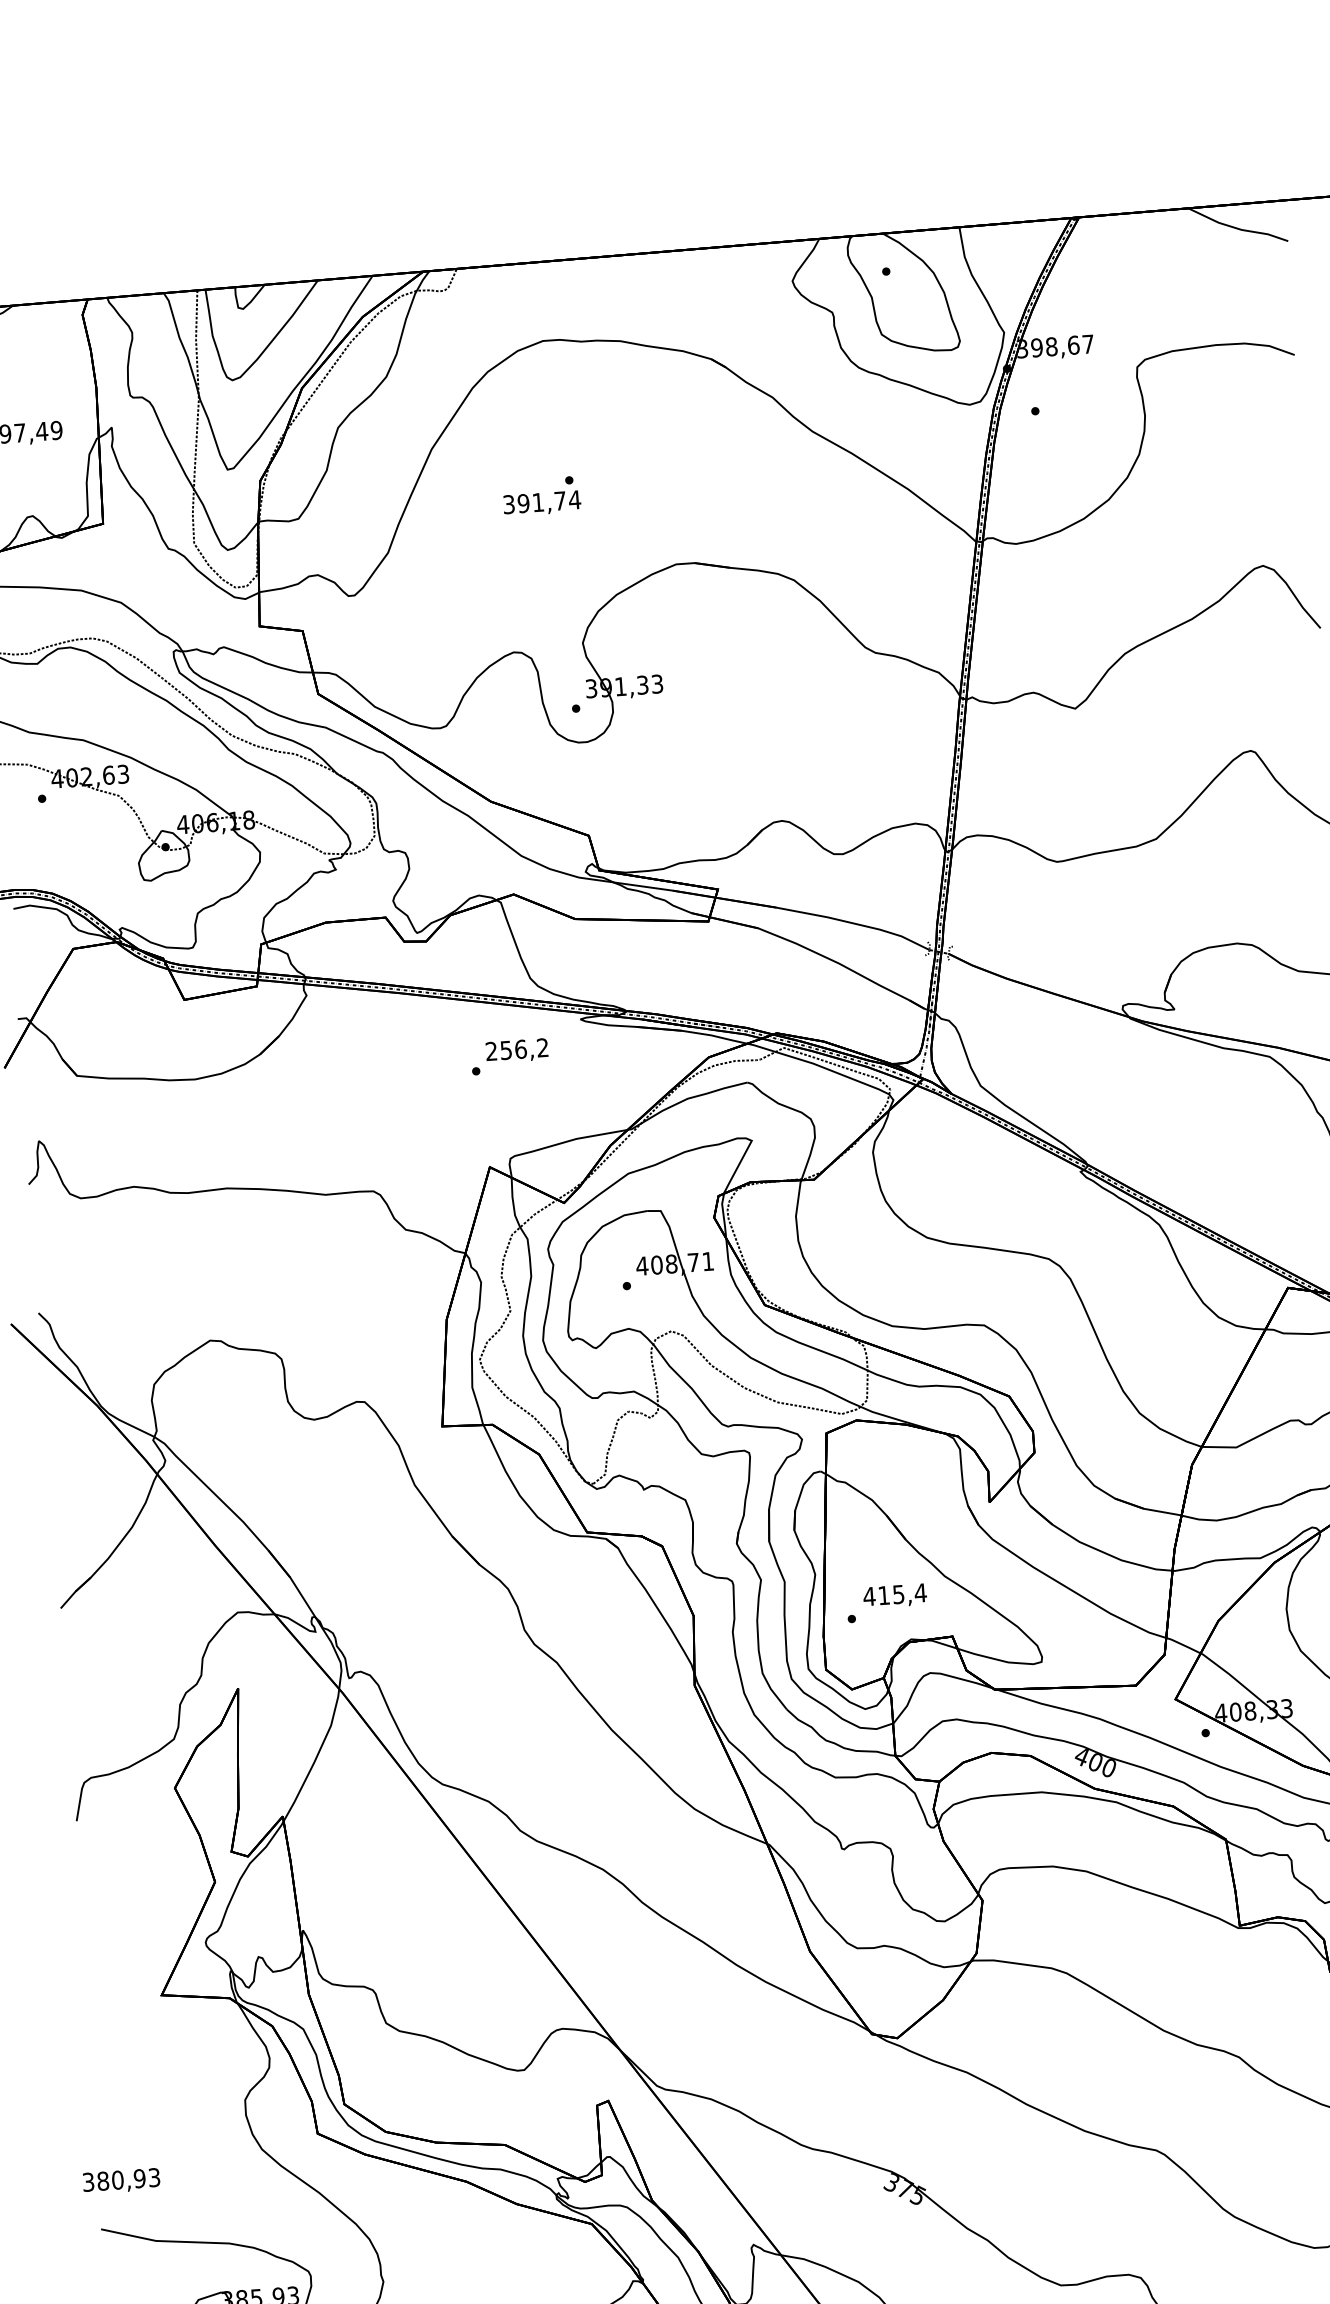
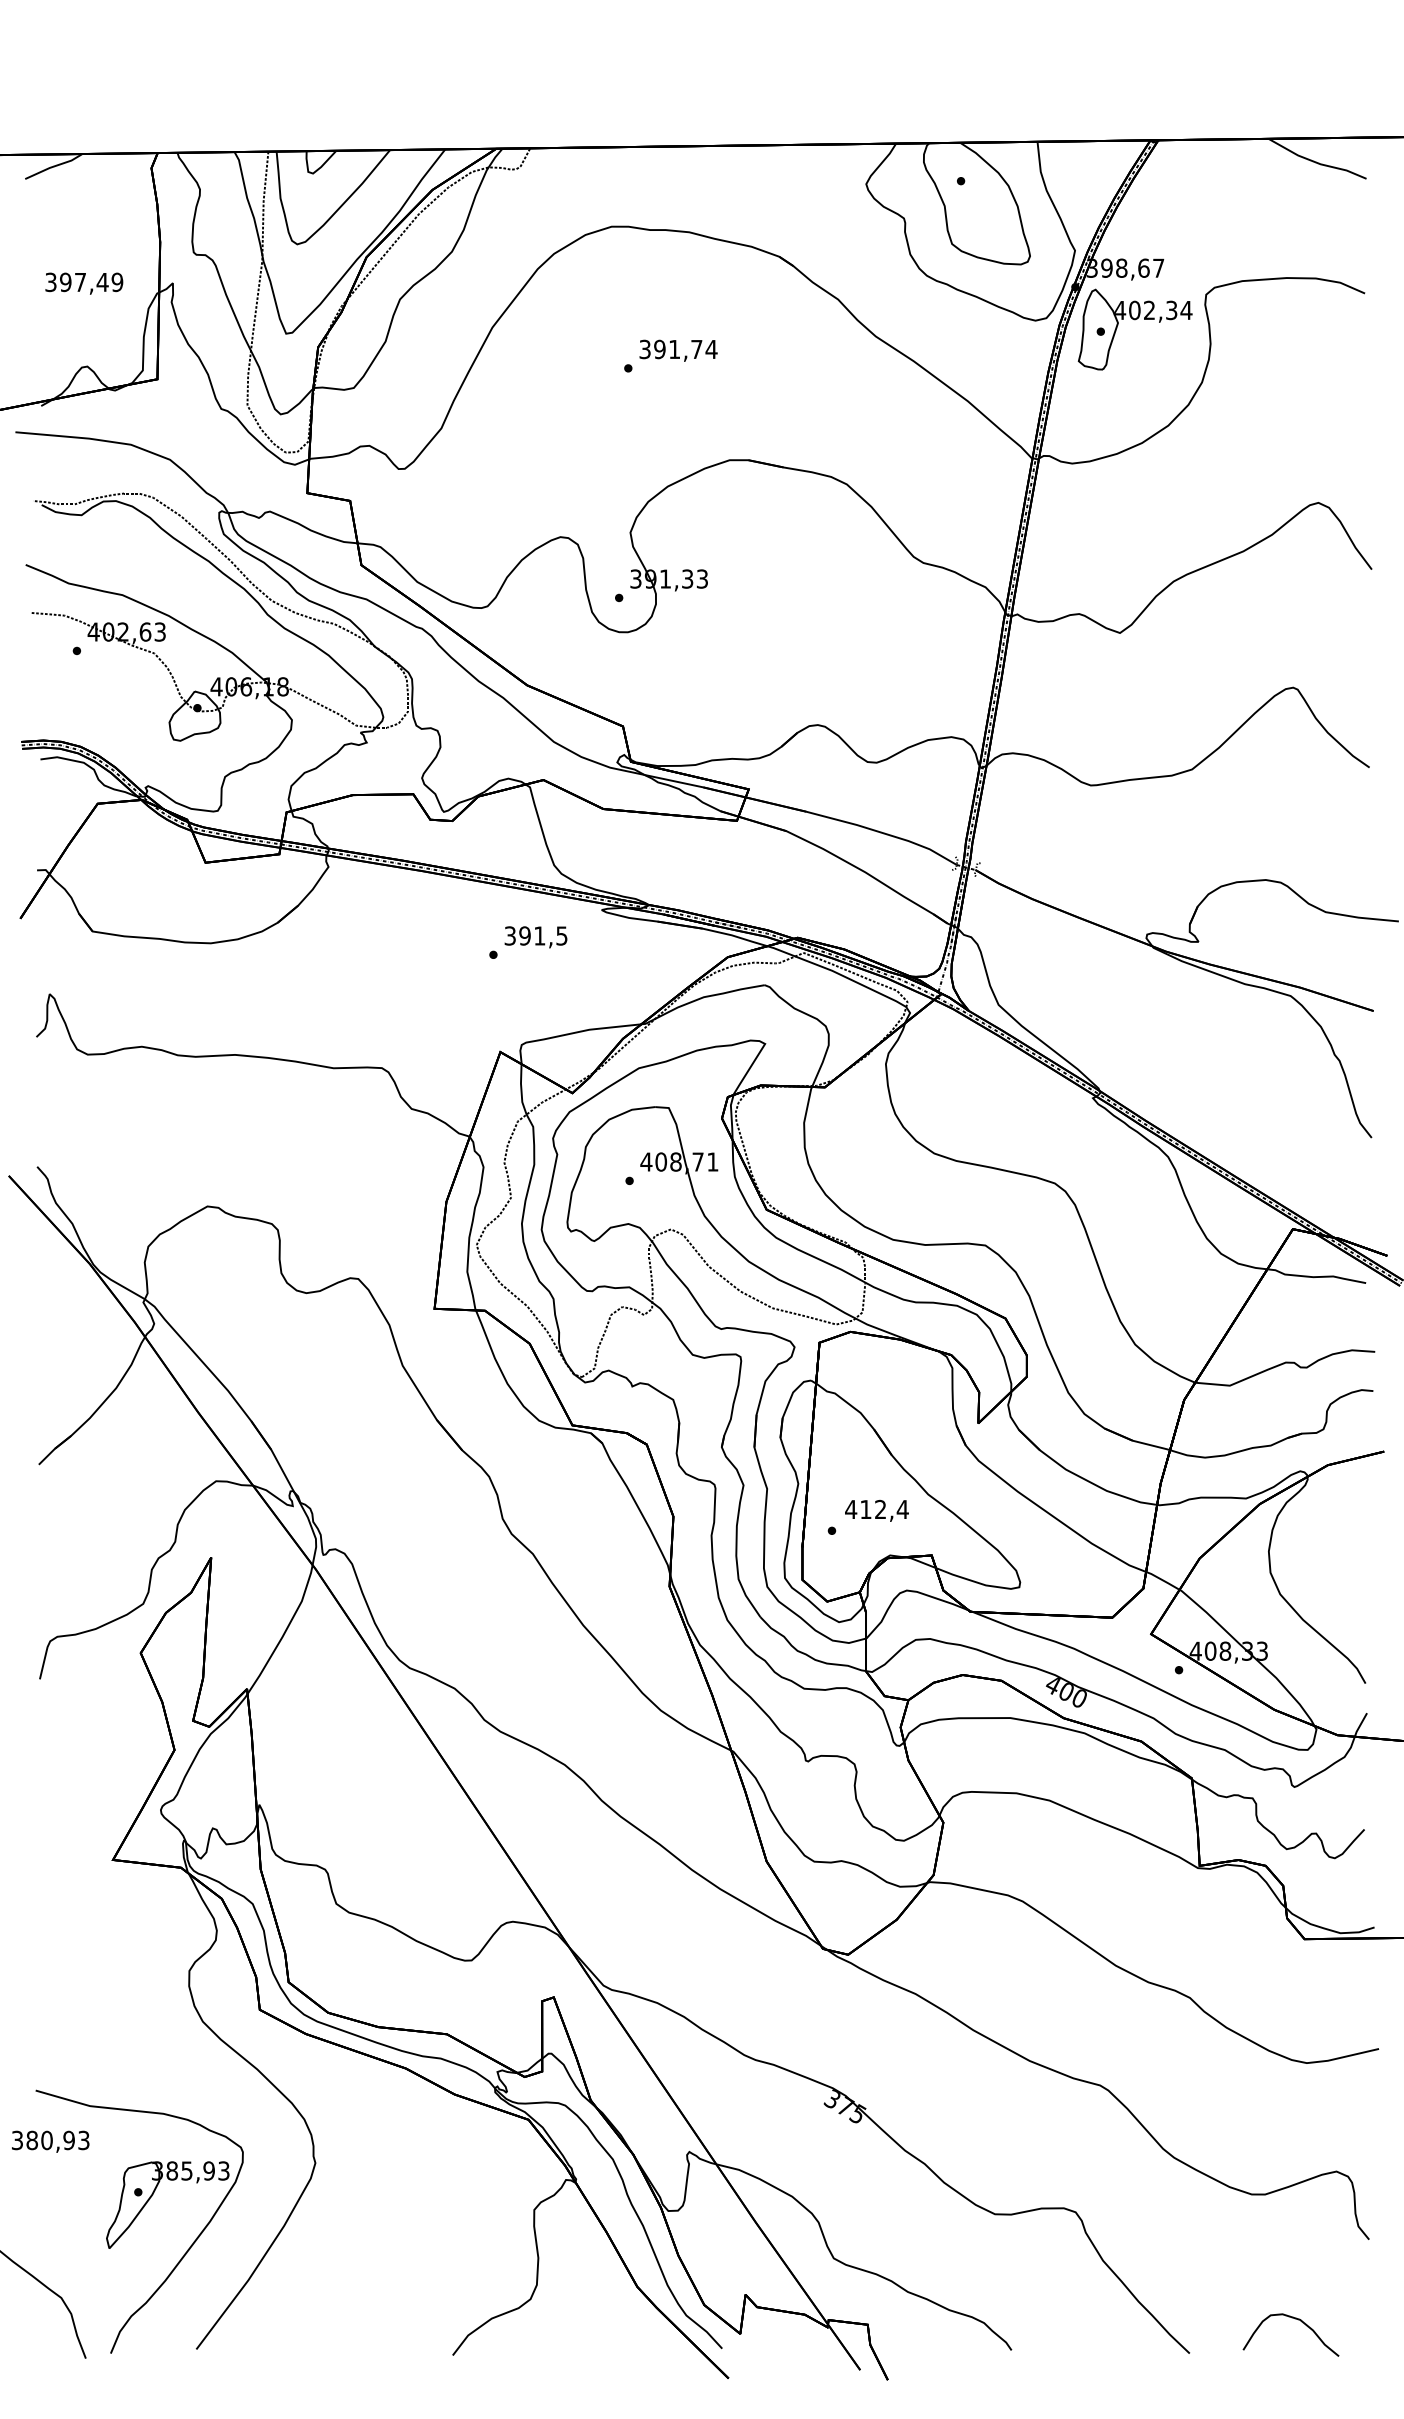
part: (1067, 397) -> (1134, 320), added
text: (542, 503) -> (678, 350), moved
text: (516, 1049) -> (535, 935), 256,2 -> 391,5
text: (898, 1594) -> (880, 1509), 415,4 -> 412,4
text: (121, 2180) -> (50, 2141), moved

